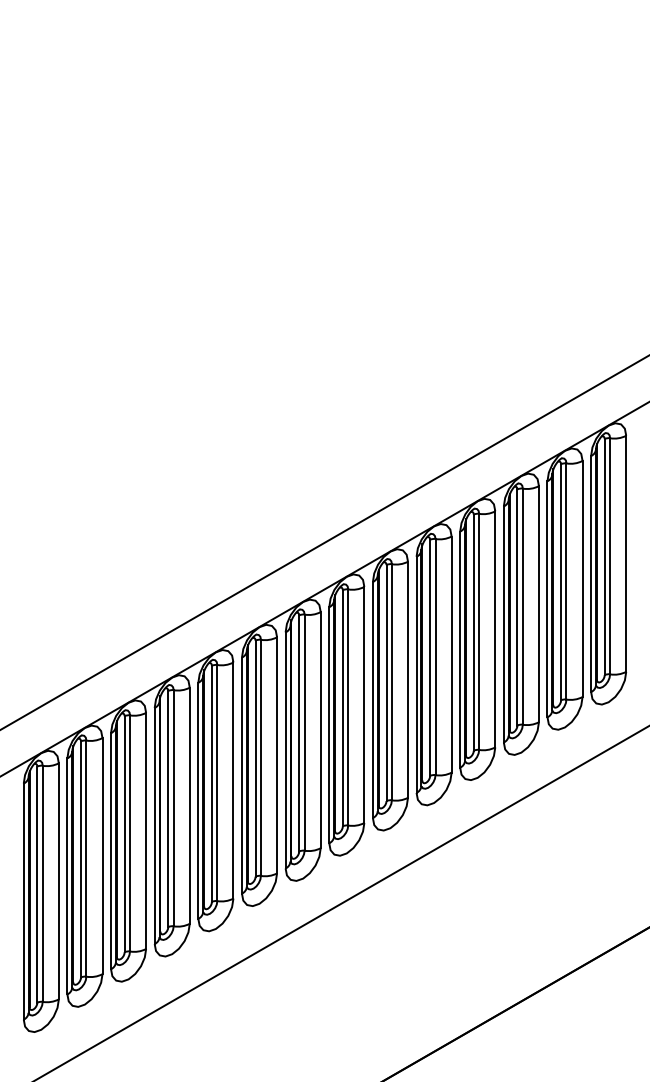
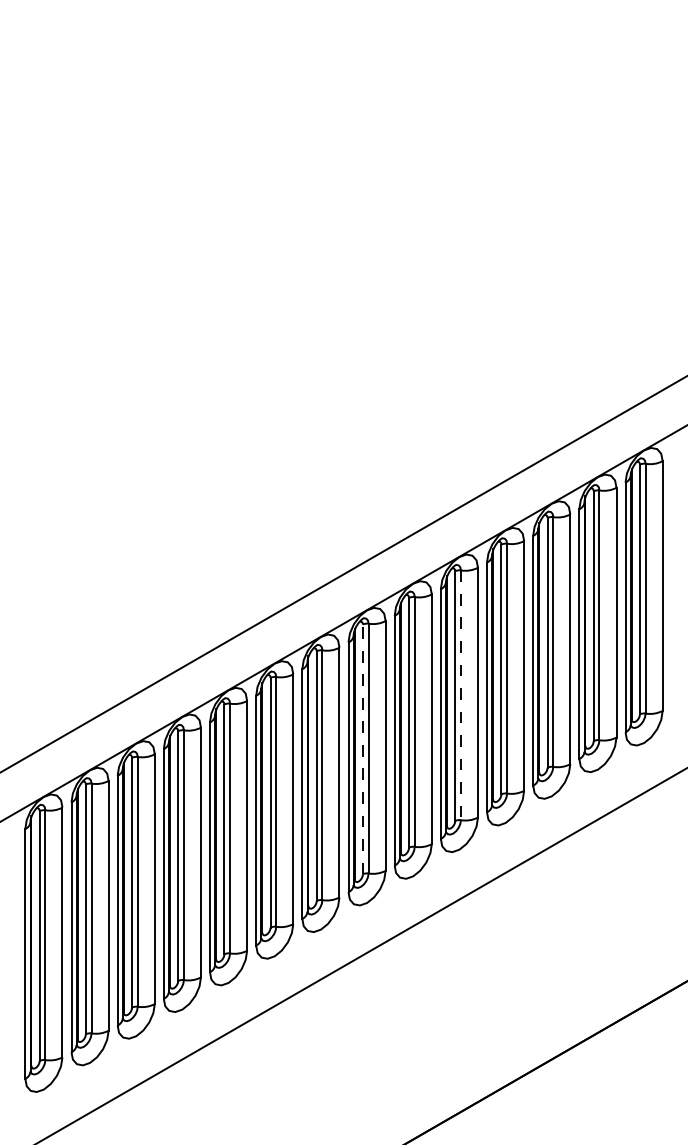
line: (435, 657) -> (460, 695), solid -> dashed
line: (342, 708) -> (362, 749), solid -> dashed

